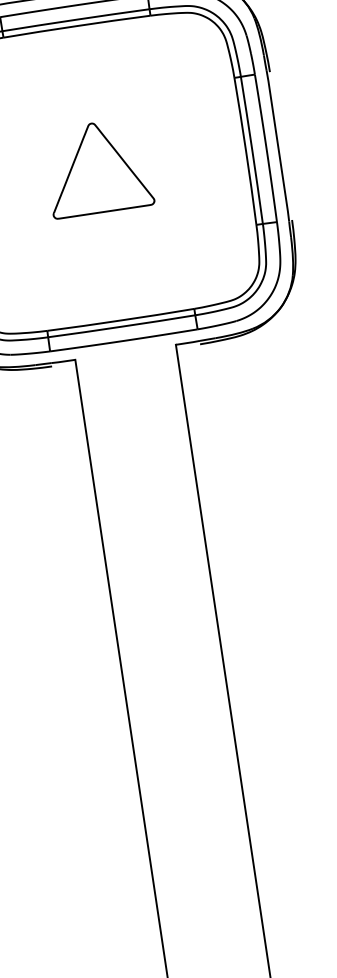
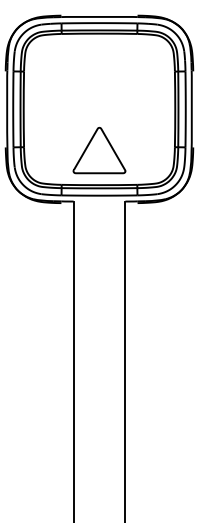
part: (98, 167) -> (99, 150), moved

